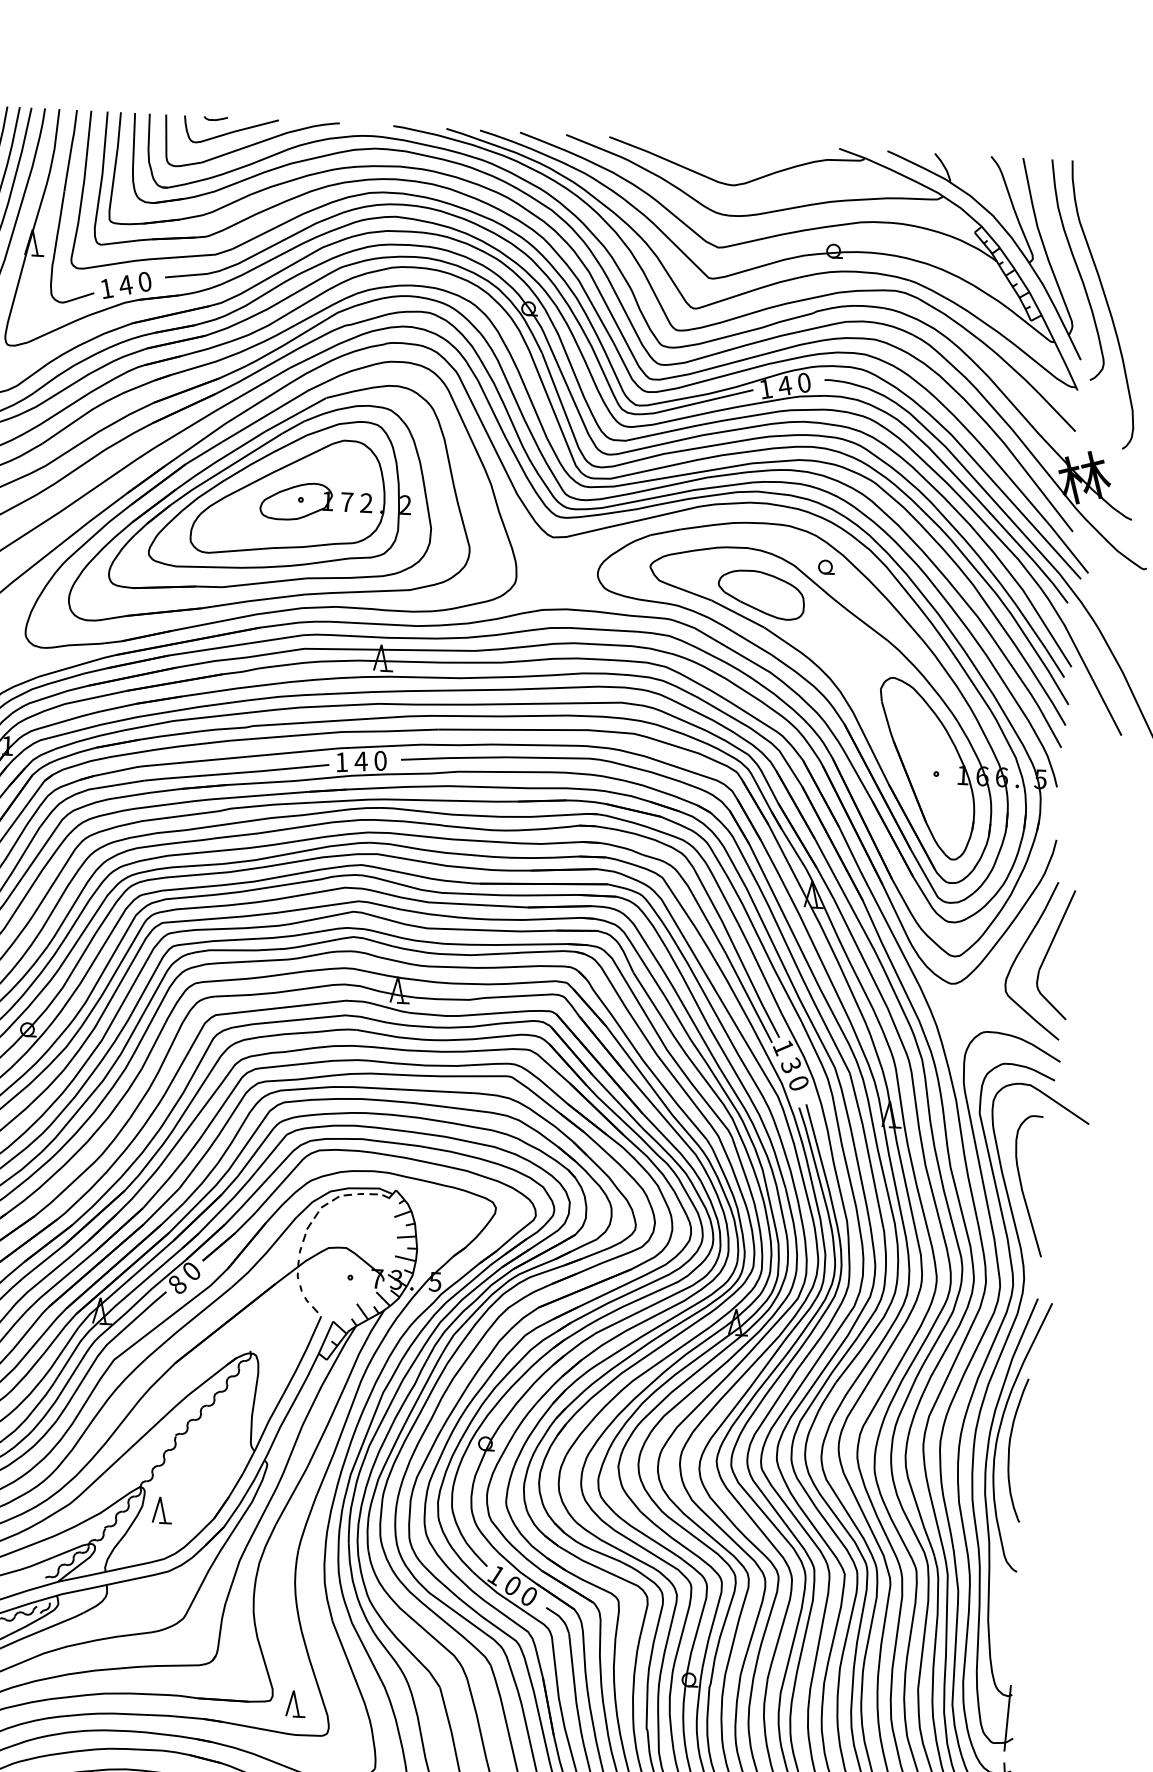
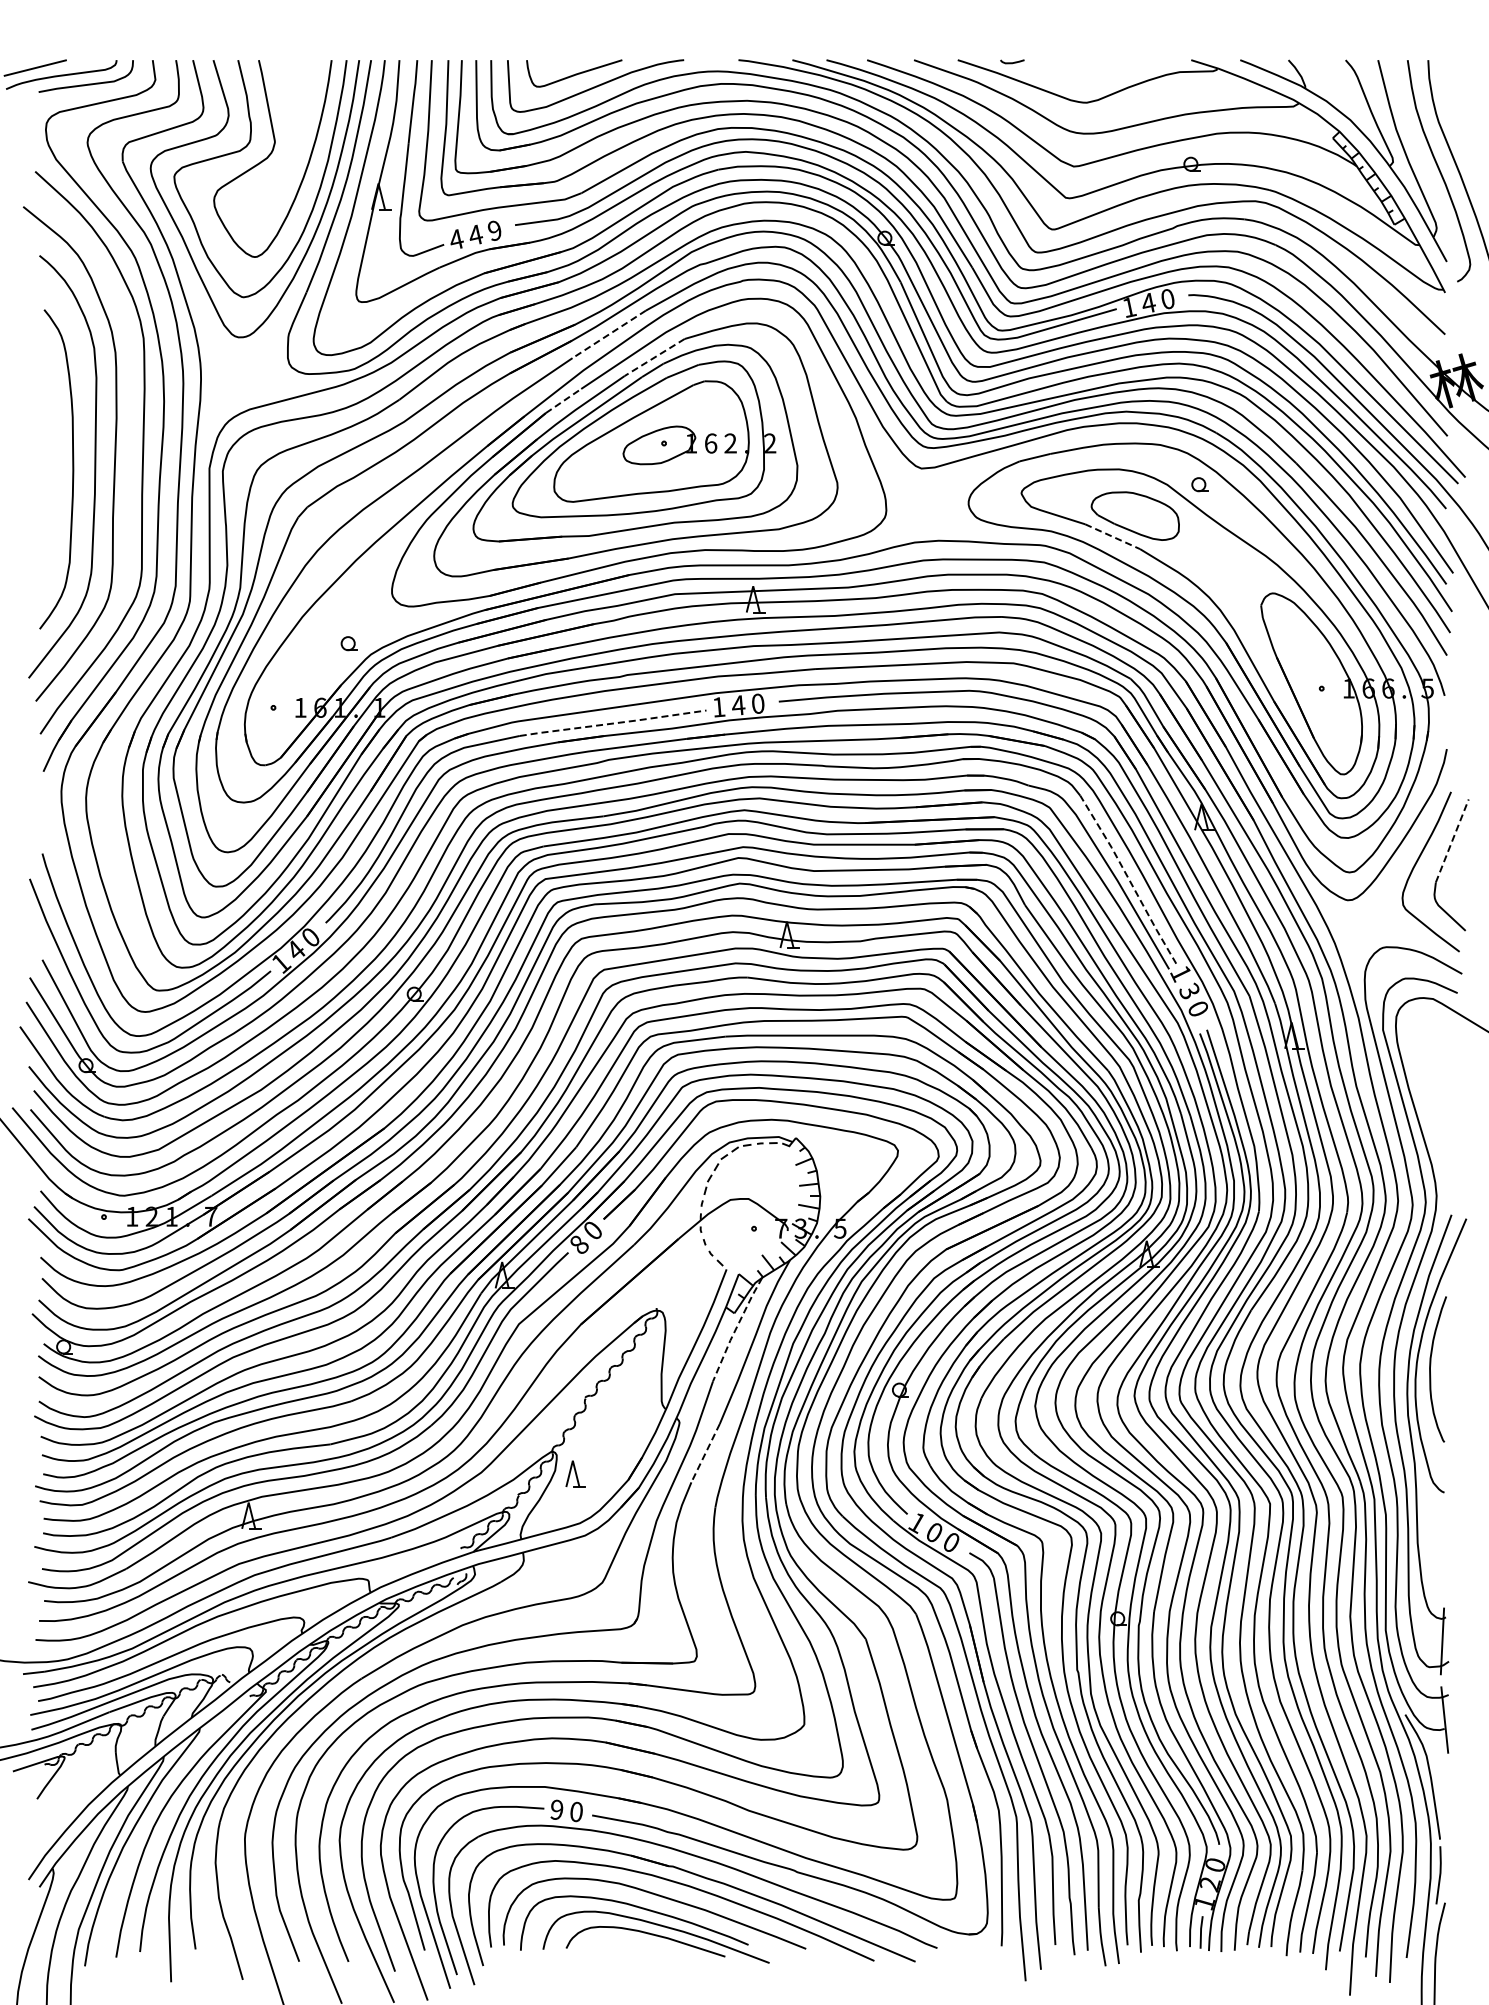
curve: (215, 119) -> (1012, 62), moved
text: (144, 281) -> (494, 230), 0 -> 9
text: (107, 288) -> (457, 239), 1 -> 4
line: (252, 389) -> (609, 334), solid -> dashed
line: (295, 414) -> (654, 357), solid -> dashed
line: (204, 452) -> (563, 400), solid -> dashed
text: (346, 502) -> (710, 443), 7 -> 6
line: (738, 613) -> (1113, 536), solid -> dashed
line: (236, 773) -> (612, 723), solid -> dashed
line: (1057, 930) -> (1452, 840), solid -> dashed
line: (736, 952) -> (1128, 879), solid -> dashed
curve: (1022, 1187) -> (1430, 1102), removed
line: (328, 1374) -> (736, 1328), solid -> dashed
line: (291, 1496) -> (705, 1453), solid -> dashed
part: (295, 1703) -> (720, 1662), removed

